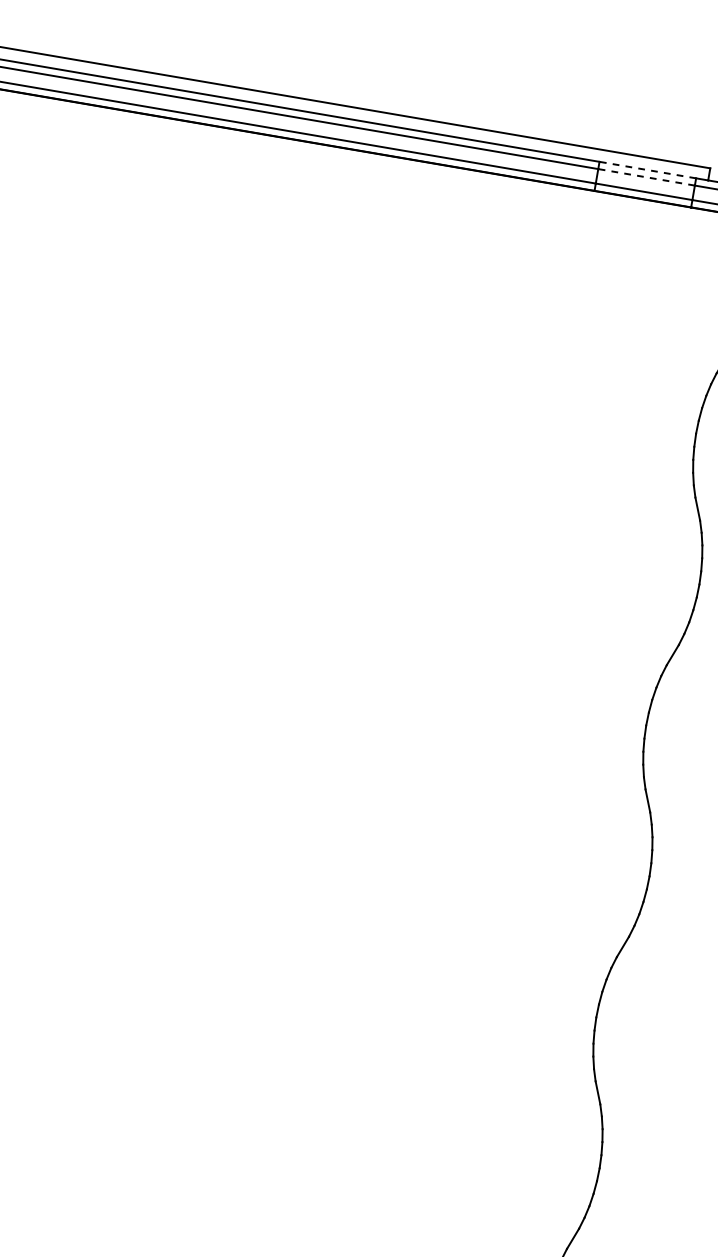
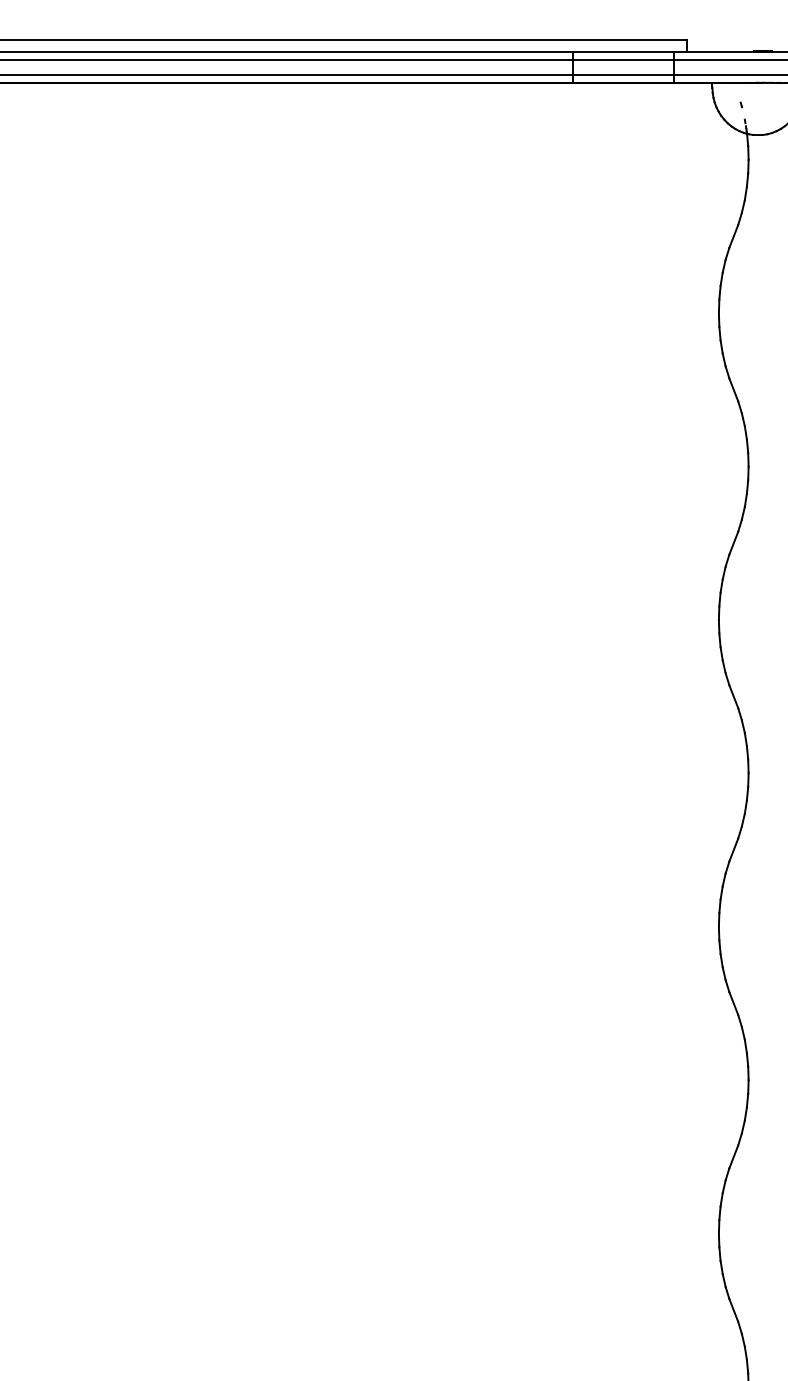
line: (647, 170) -> (623, 52), dashed -> solid
line: (646, 176) -> (623, 59), dashed -> solid

